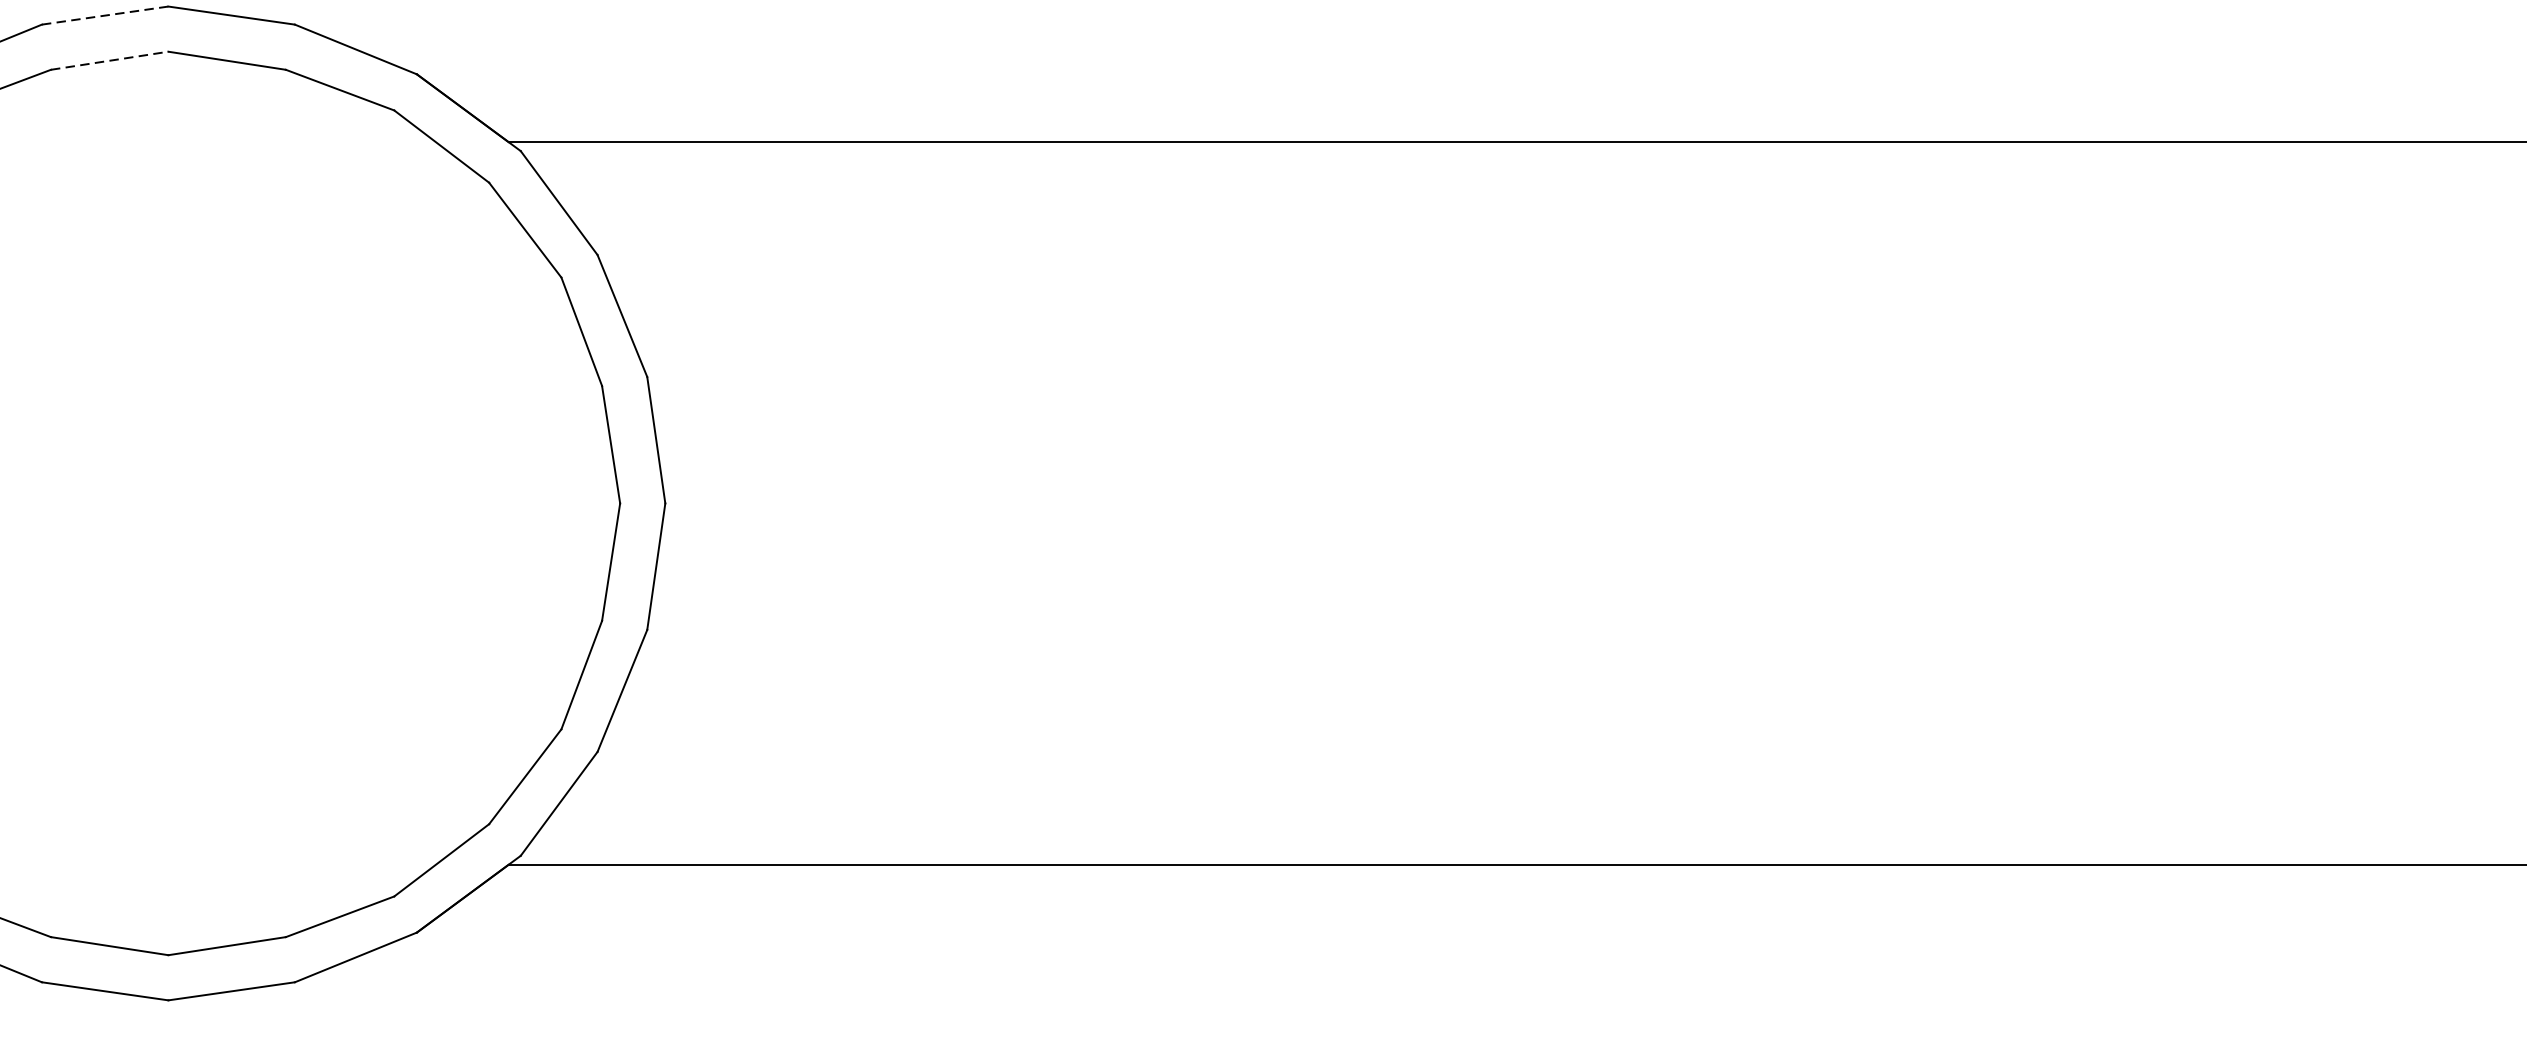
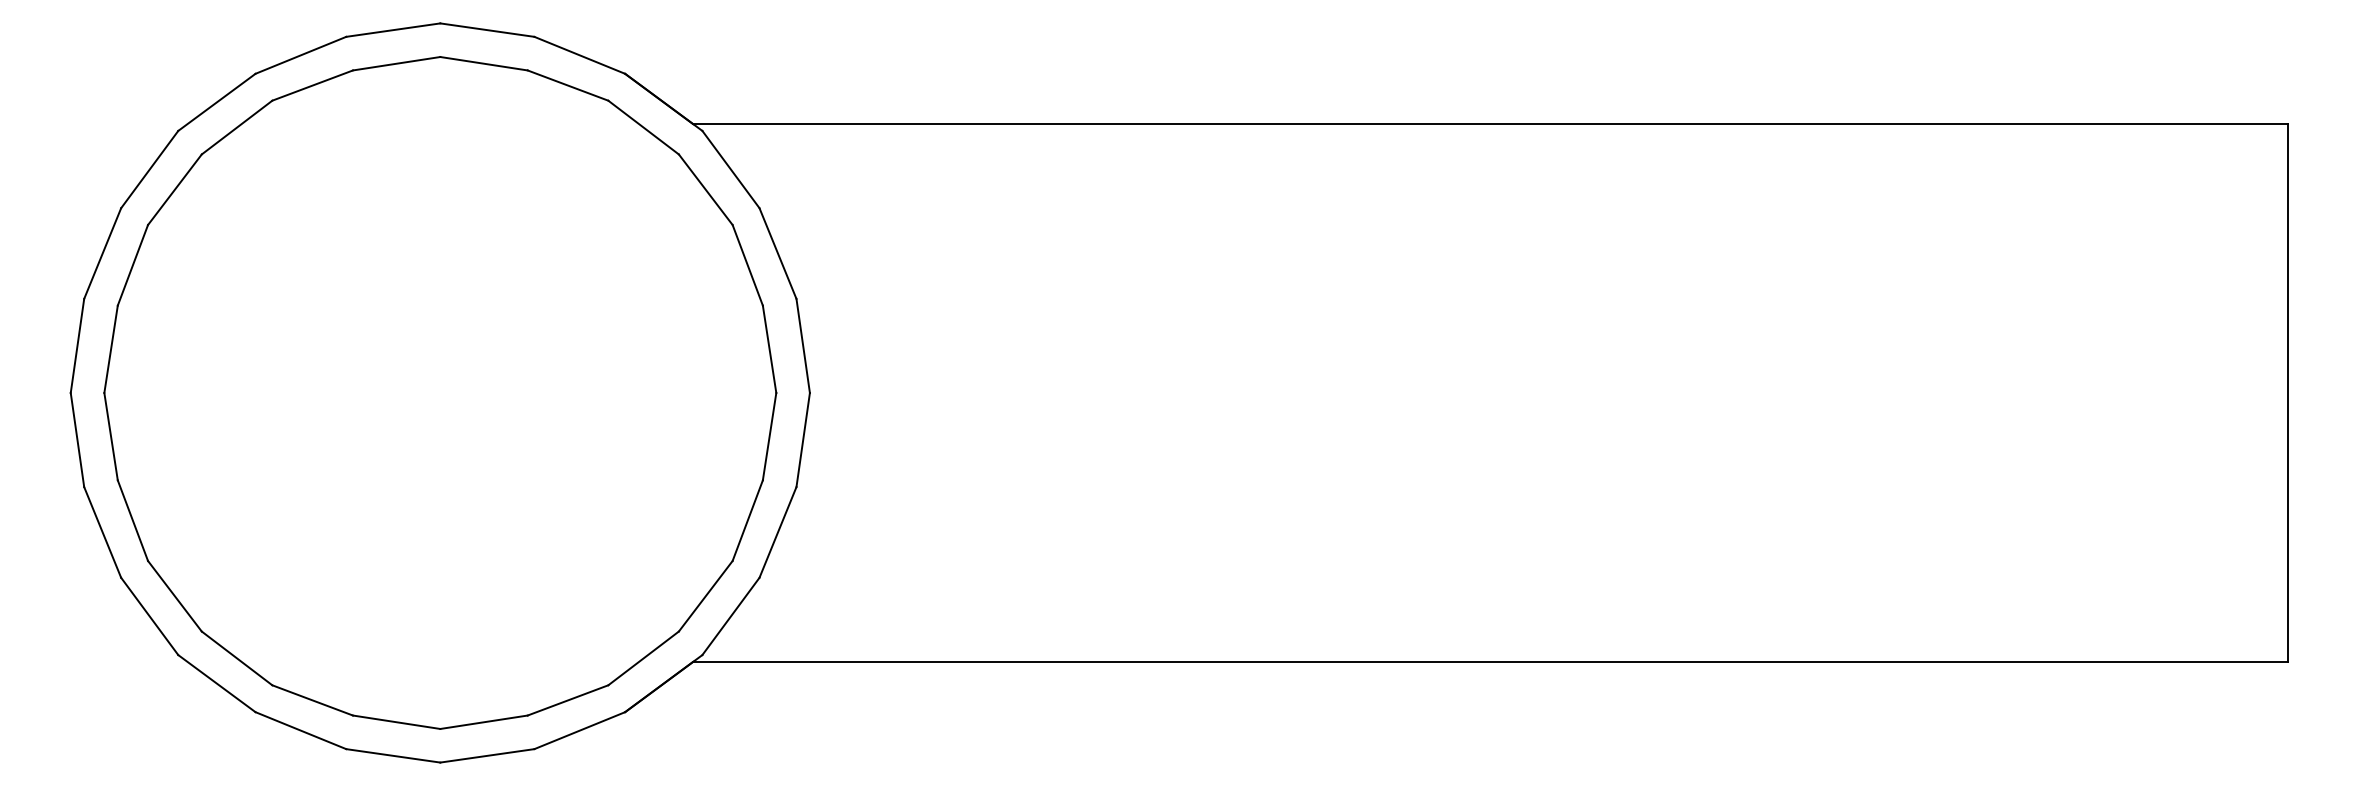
line: (105, 16) -> (393, 30), dashed -> solid
line: (110, 60) -> (397, 63), dashed -> solid

